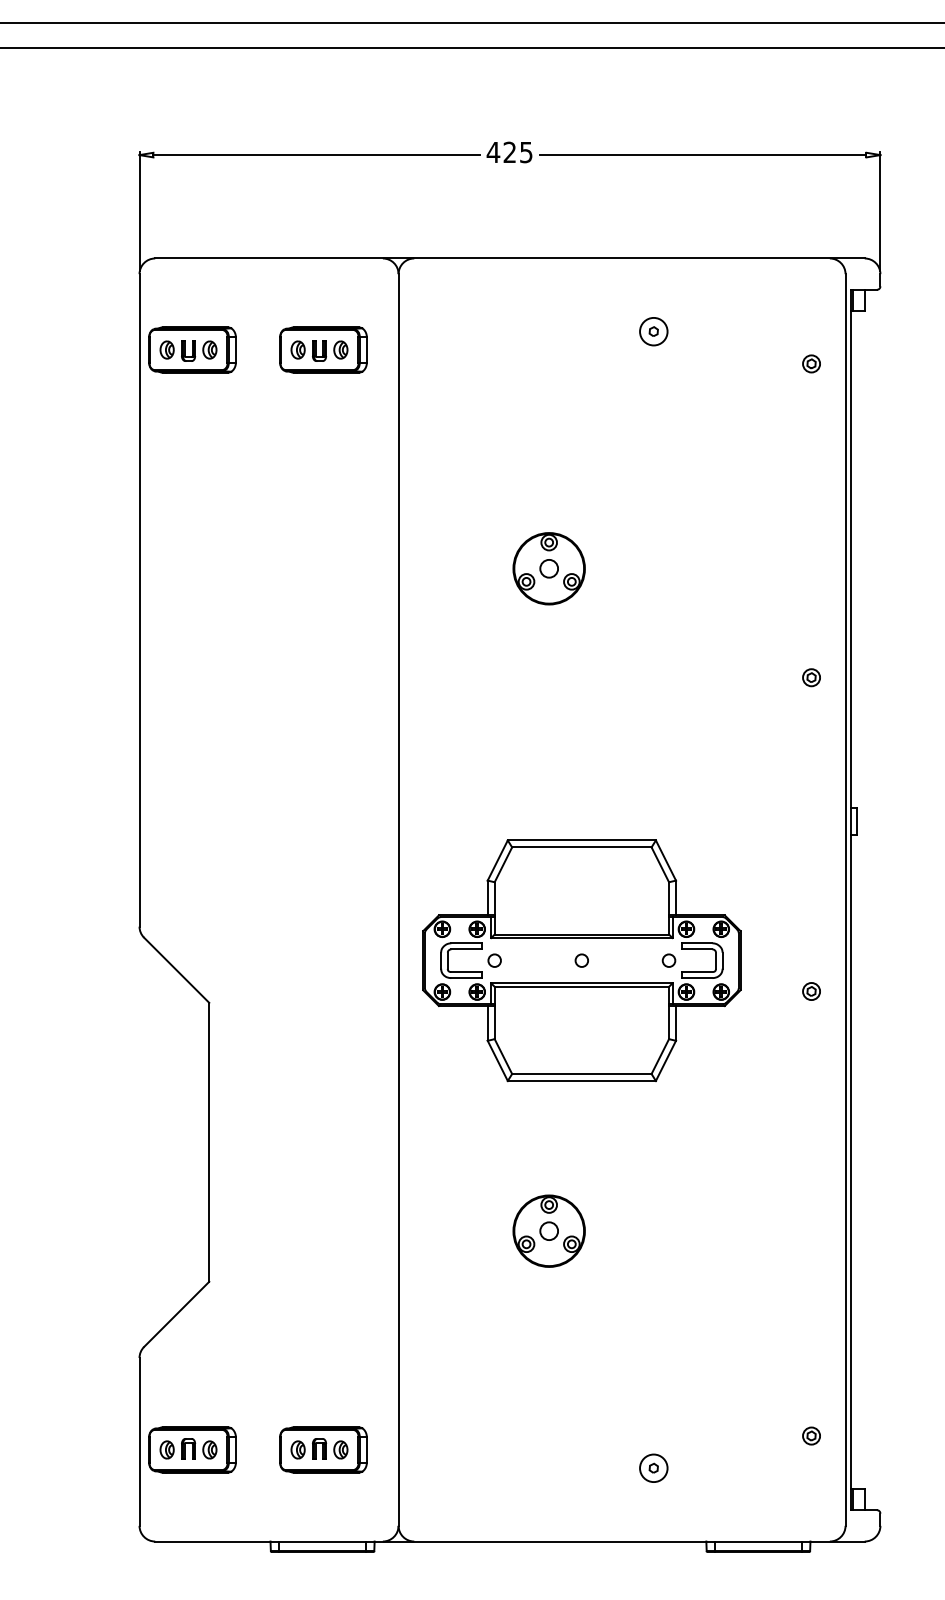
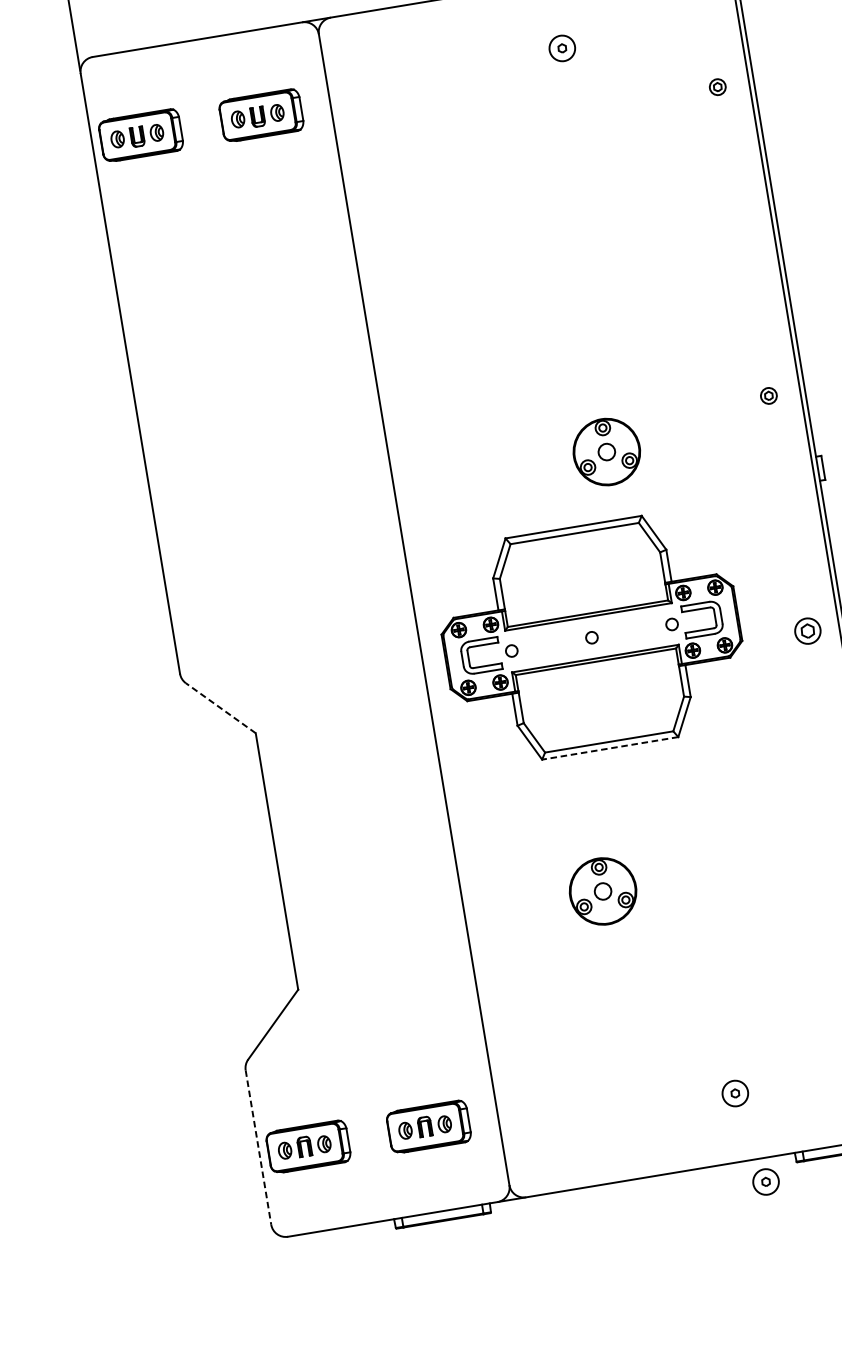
part: (811, 363) -> (717, 86), moved
part: (548, 568) -> (606, 451), moved
part: (811, 677) -> (768, 395), moved
line: (176, 969) -> (220, 707), solid -> dashed
part: (811, 991) -> (807, 631), size x1.6
line: (581, 1080) -> (609, 747), solid -> dashed
line: (139, 1441) -> (258, 1147), solid -> dashed
part: (670, 1566) -> (765, 1181), added

